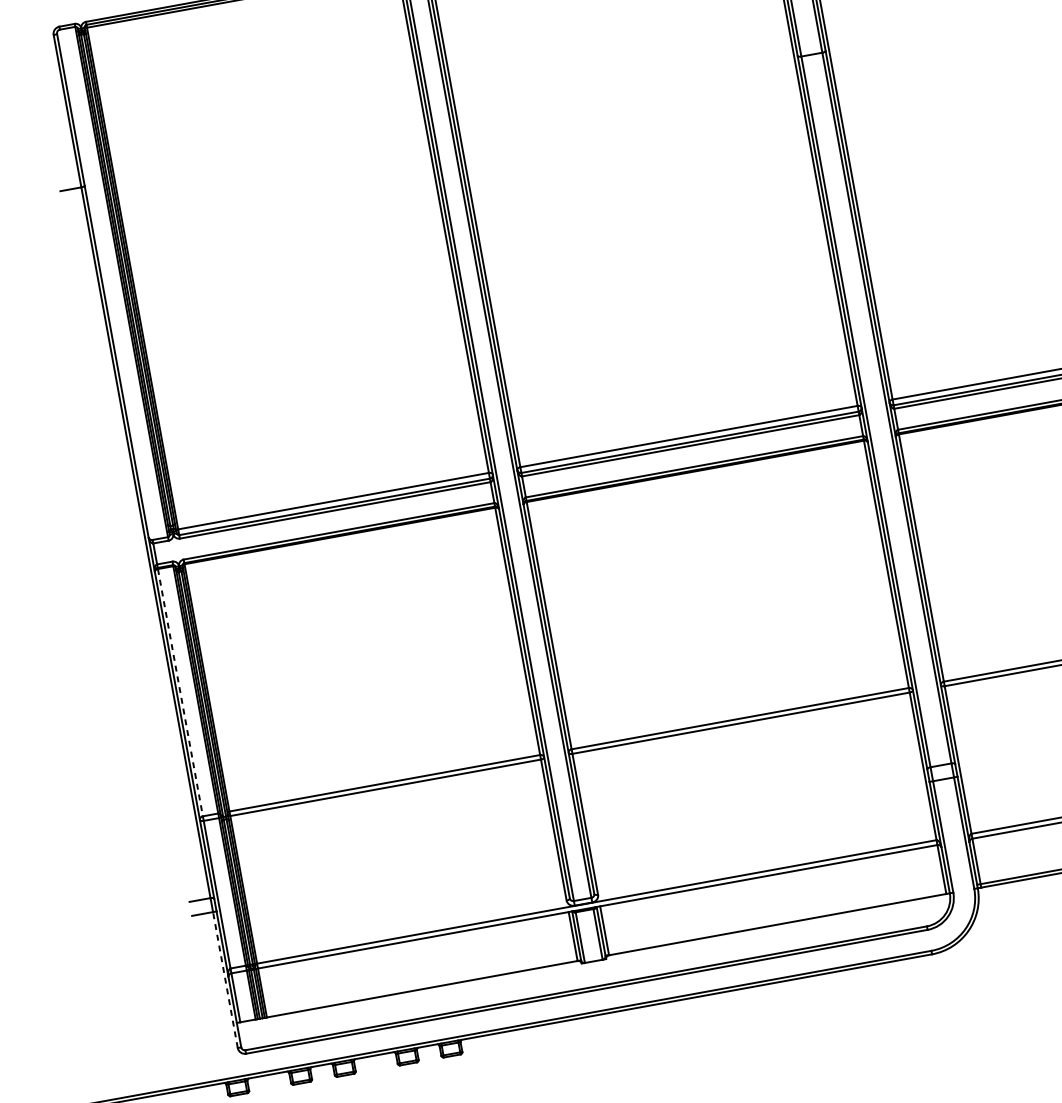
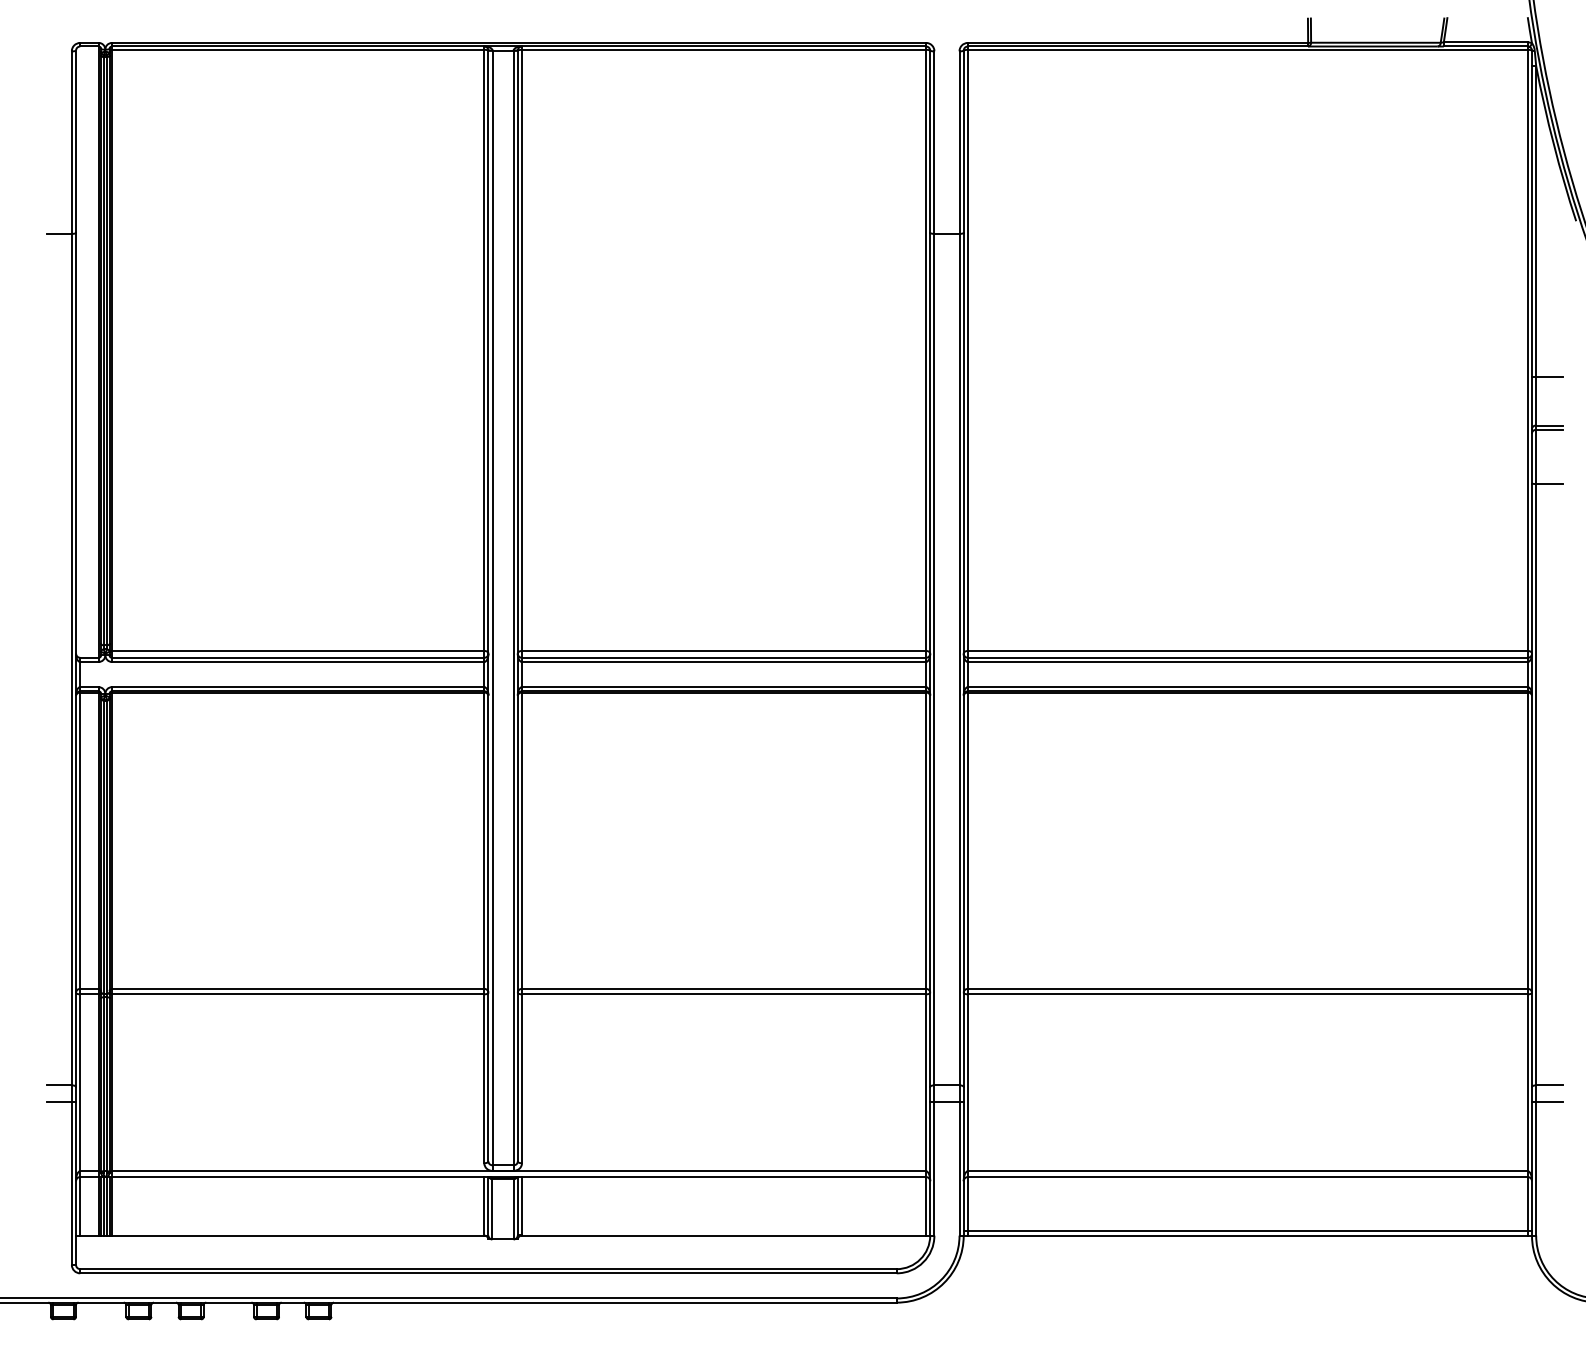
line: (180, 693) -> (80, 841), dashed -> solid
line: (225, 980) -> (71, 1183), dashed -> solid

